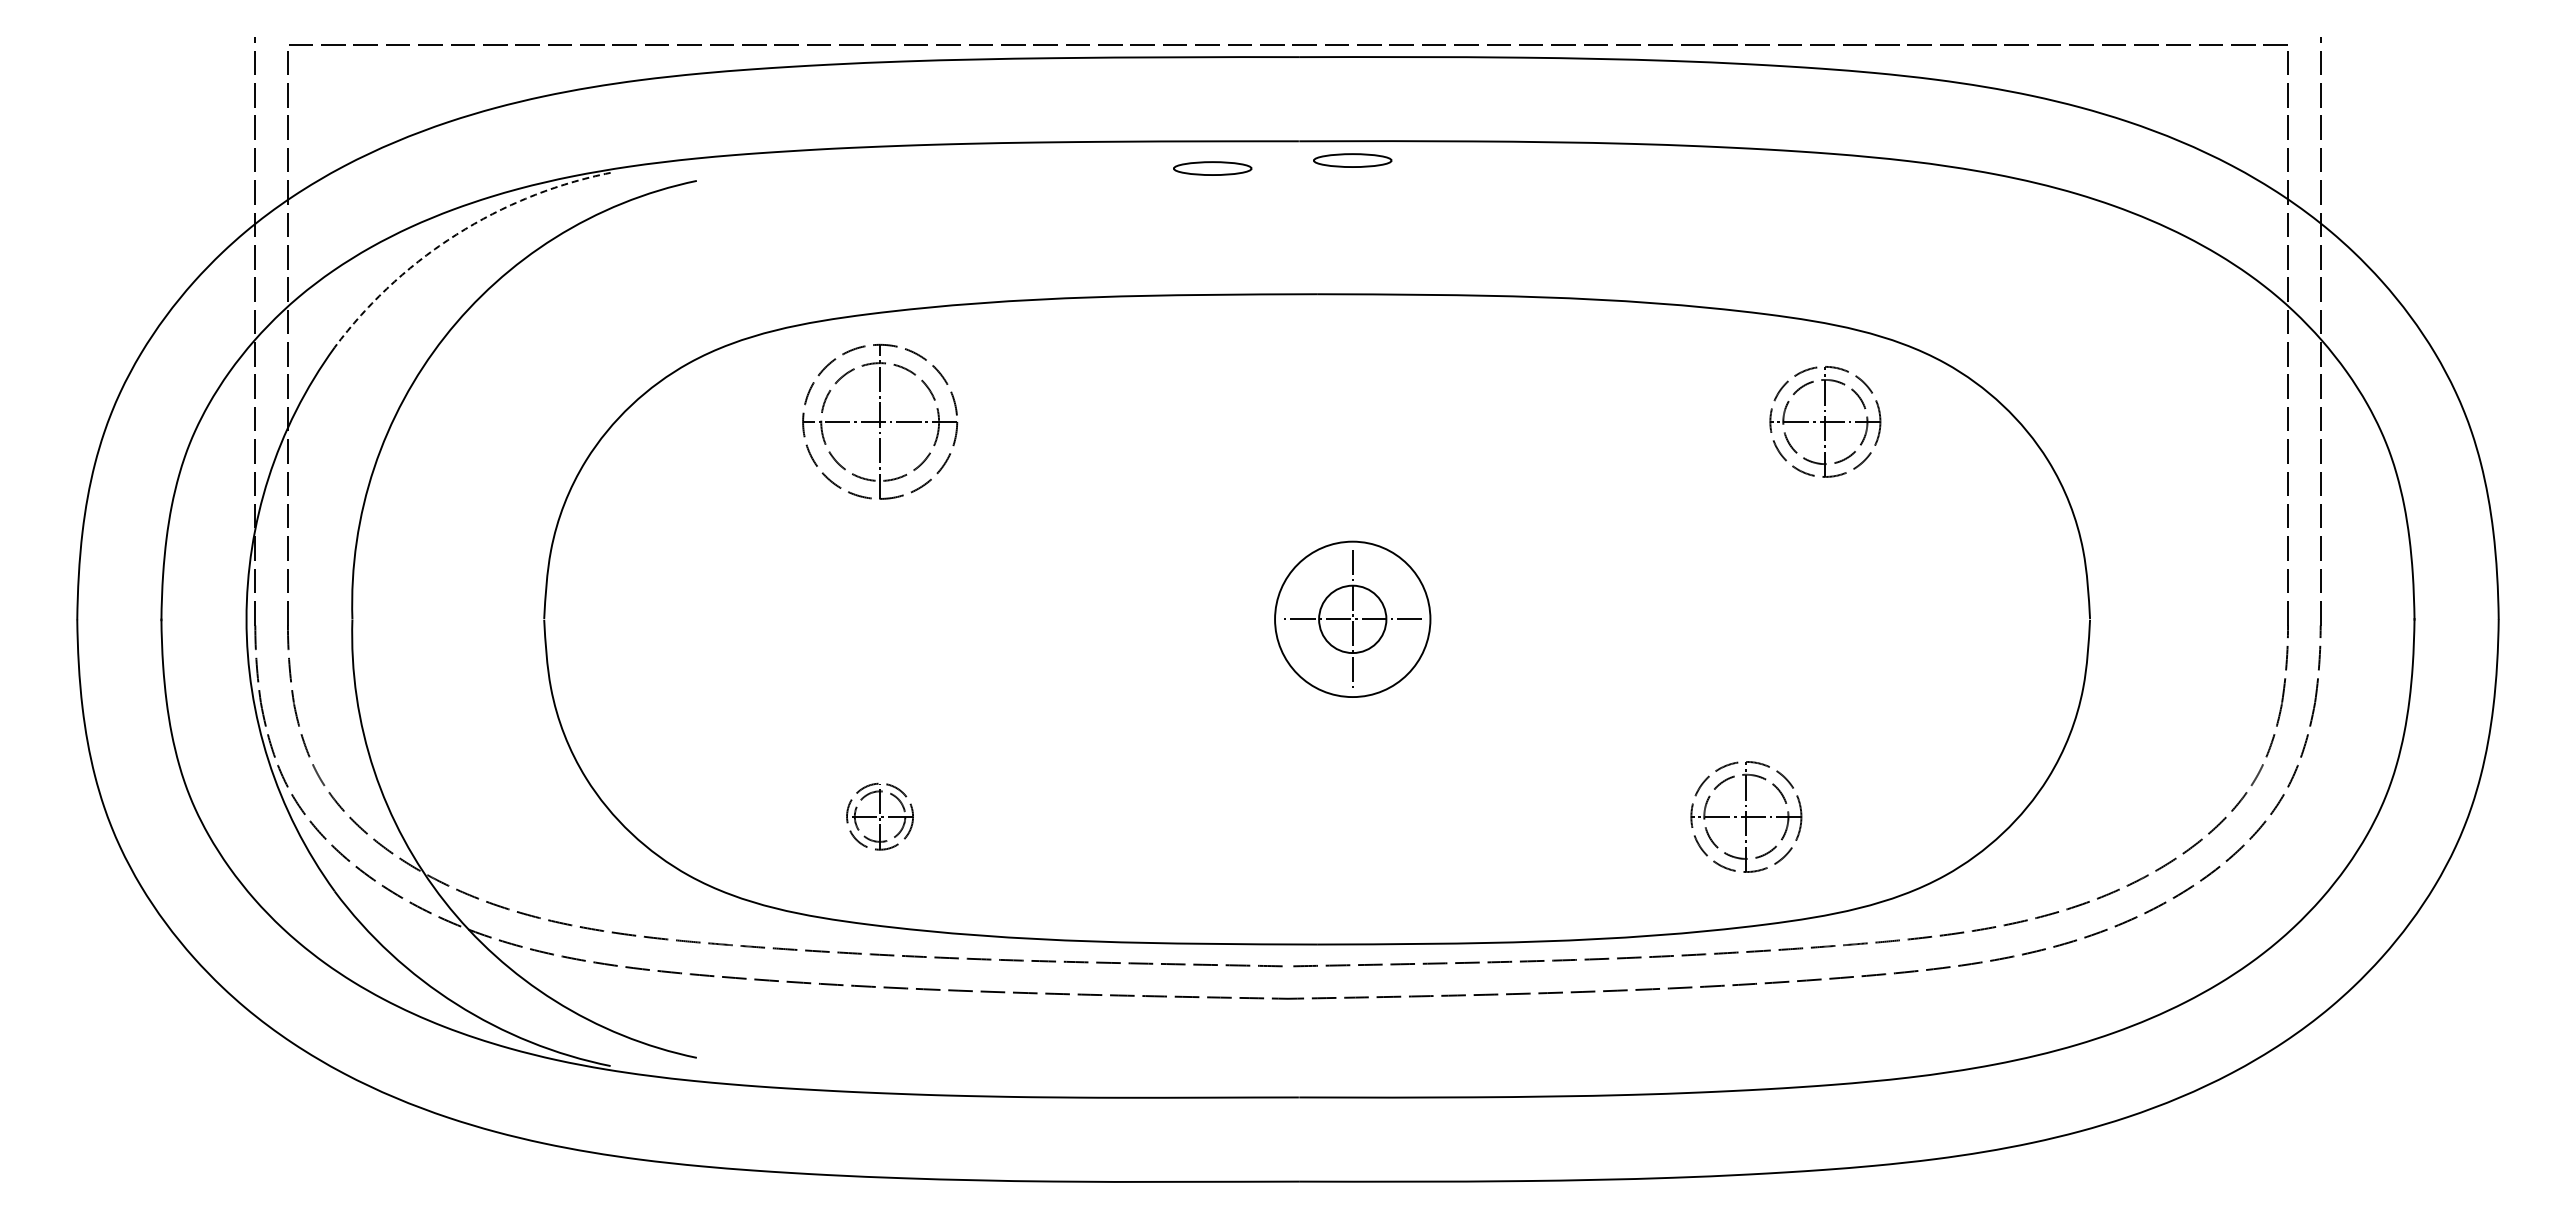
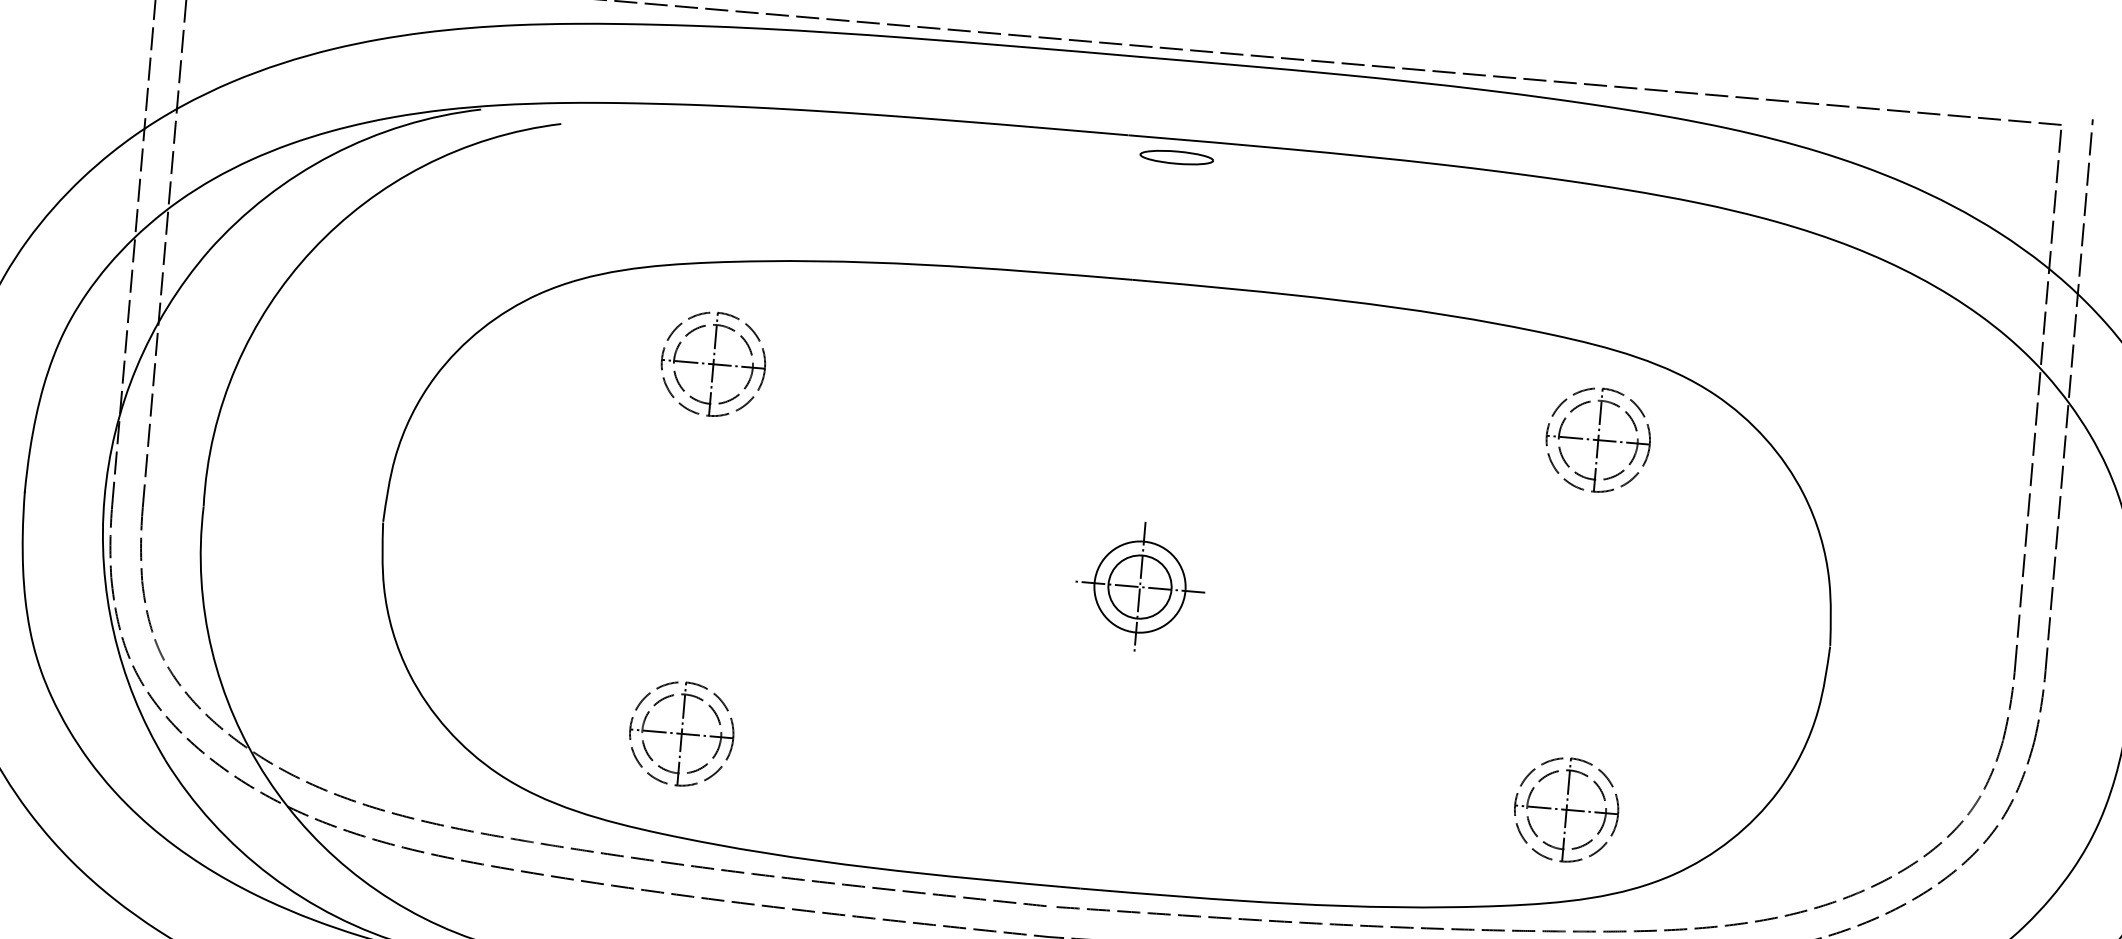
part: (1212, 168) -> (1044, 153), removed
arc: (456, 234) -> (331, 154), dashed -> solid
part: (879, 421) -> (712, 363), size x0.71
circle: (1352, 618) -> (1139, 586), size x0.62
part: (879, 816) -> (681, 733), size x1.67
part: (1746, 816) -> (1566, 809), moved

